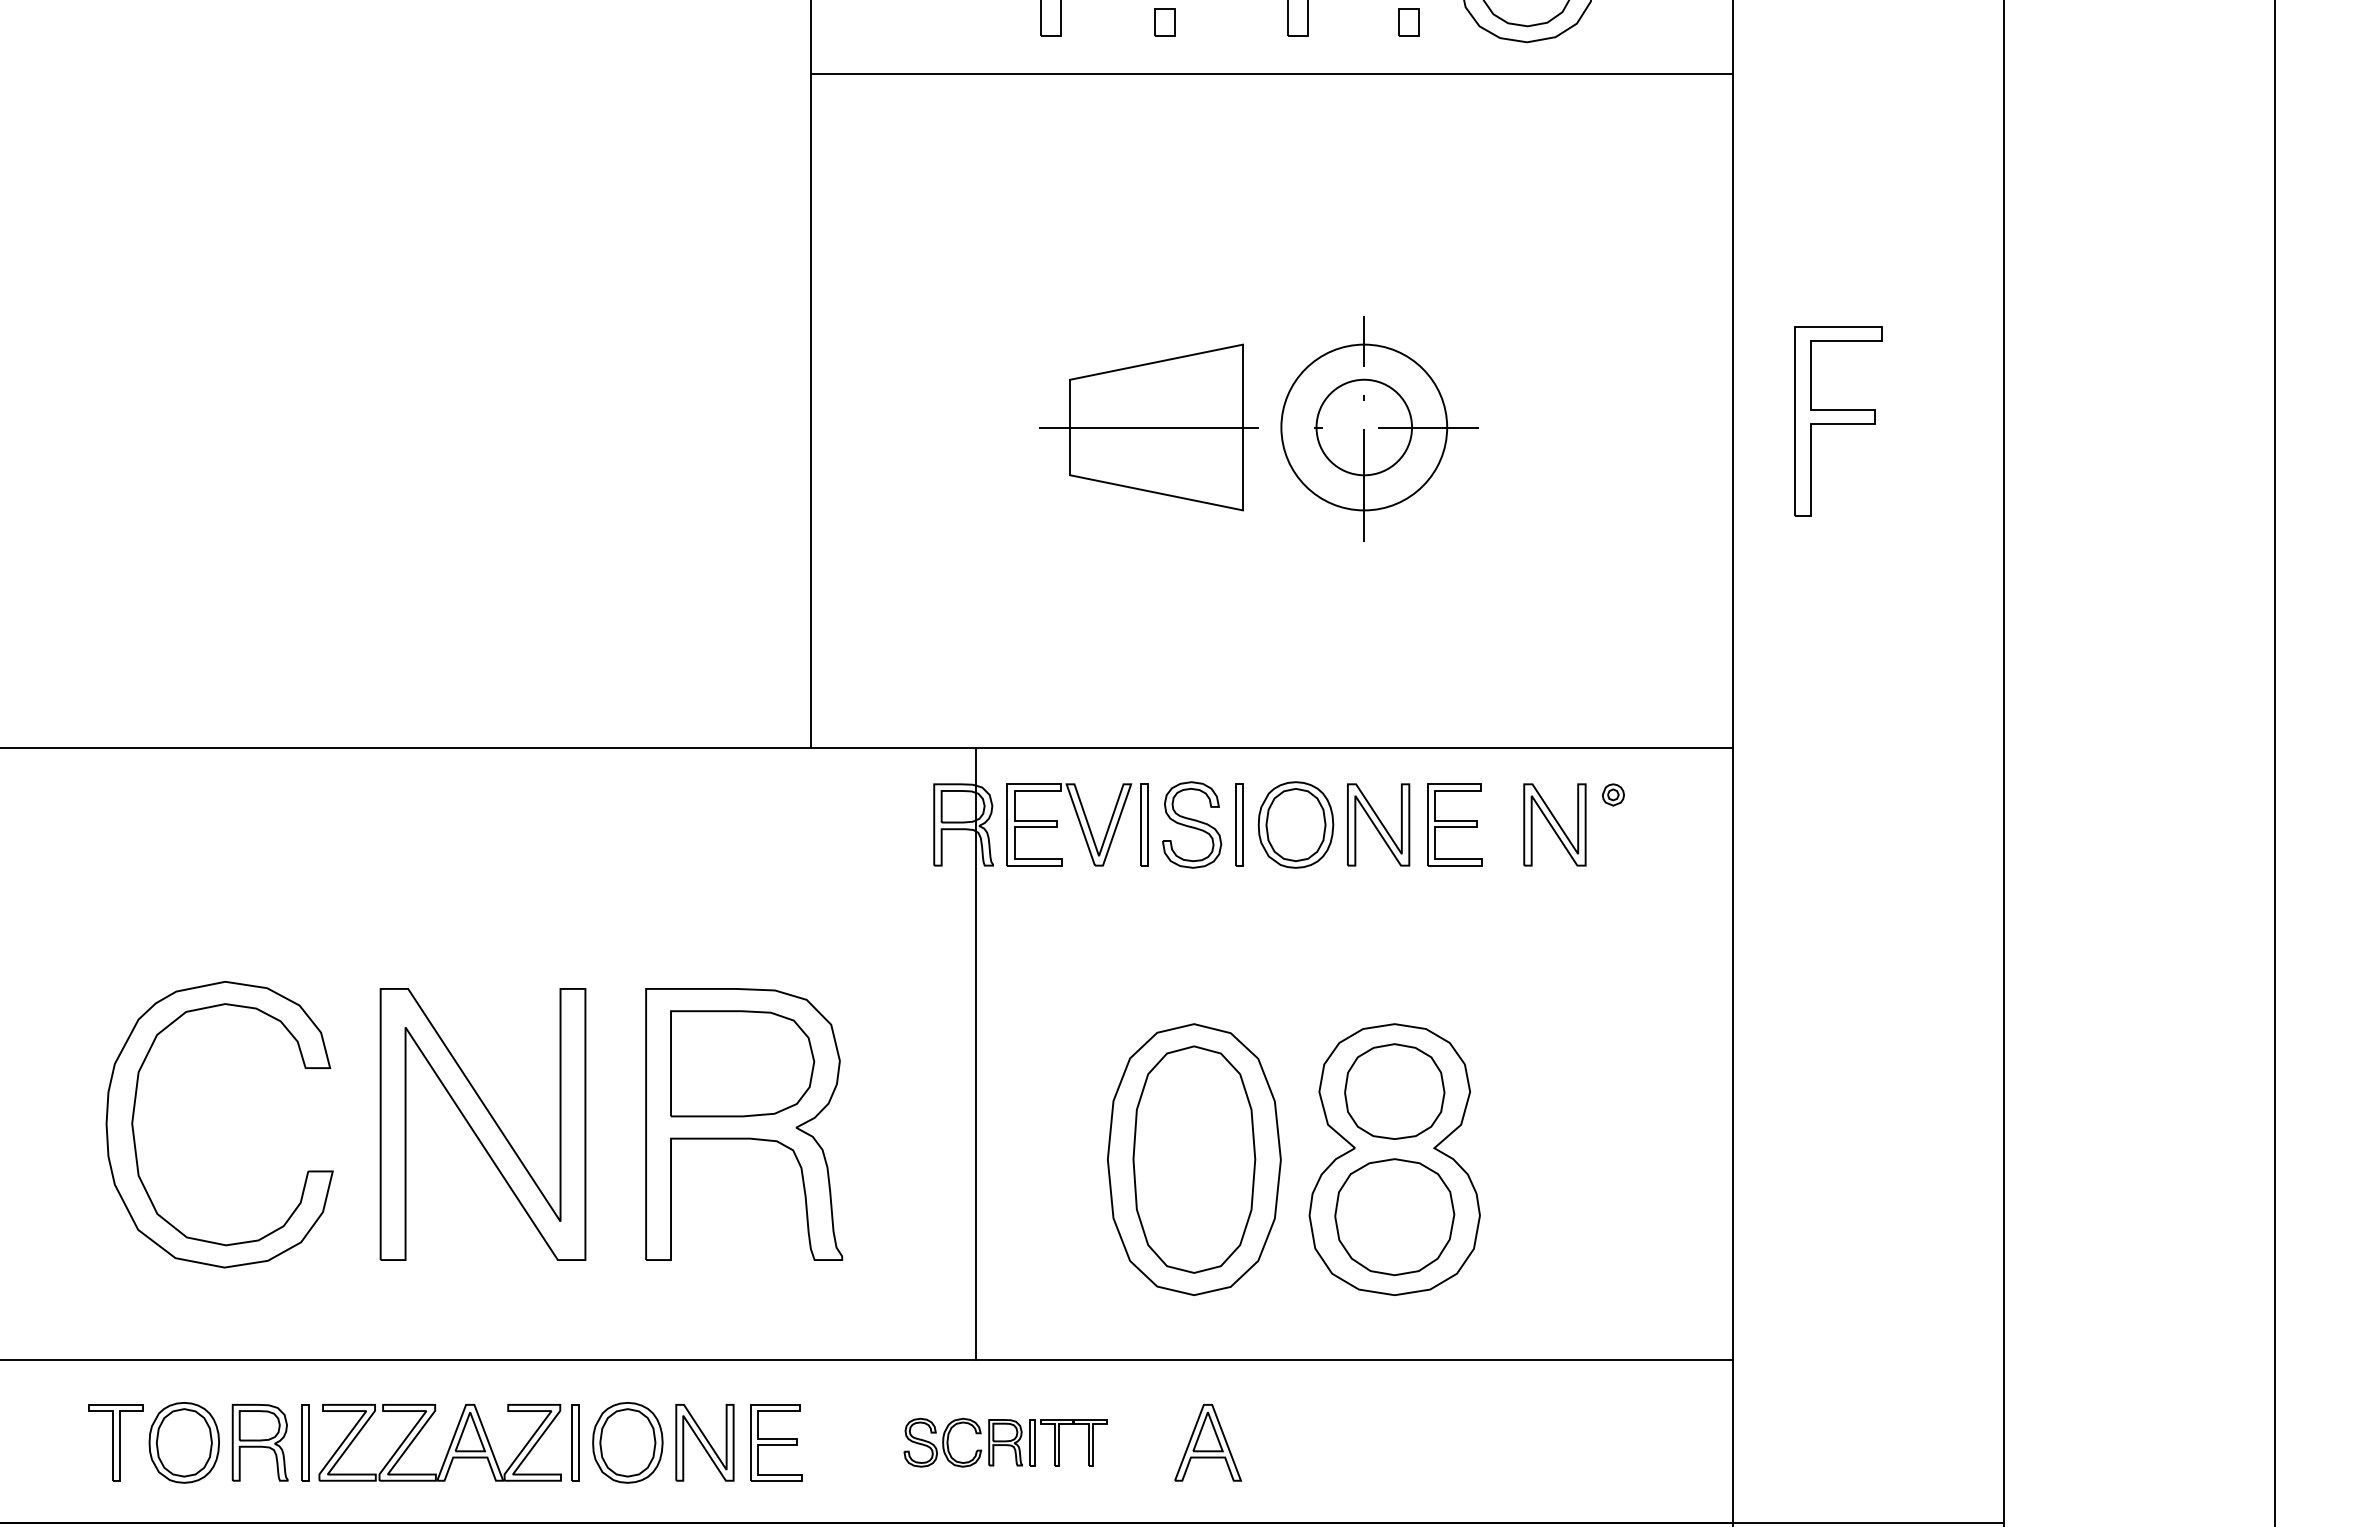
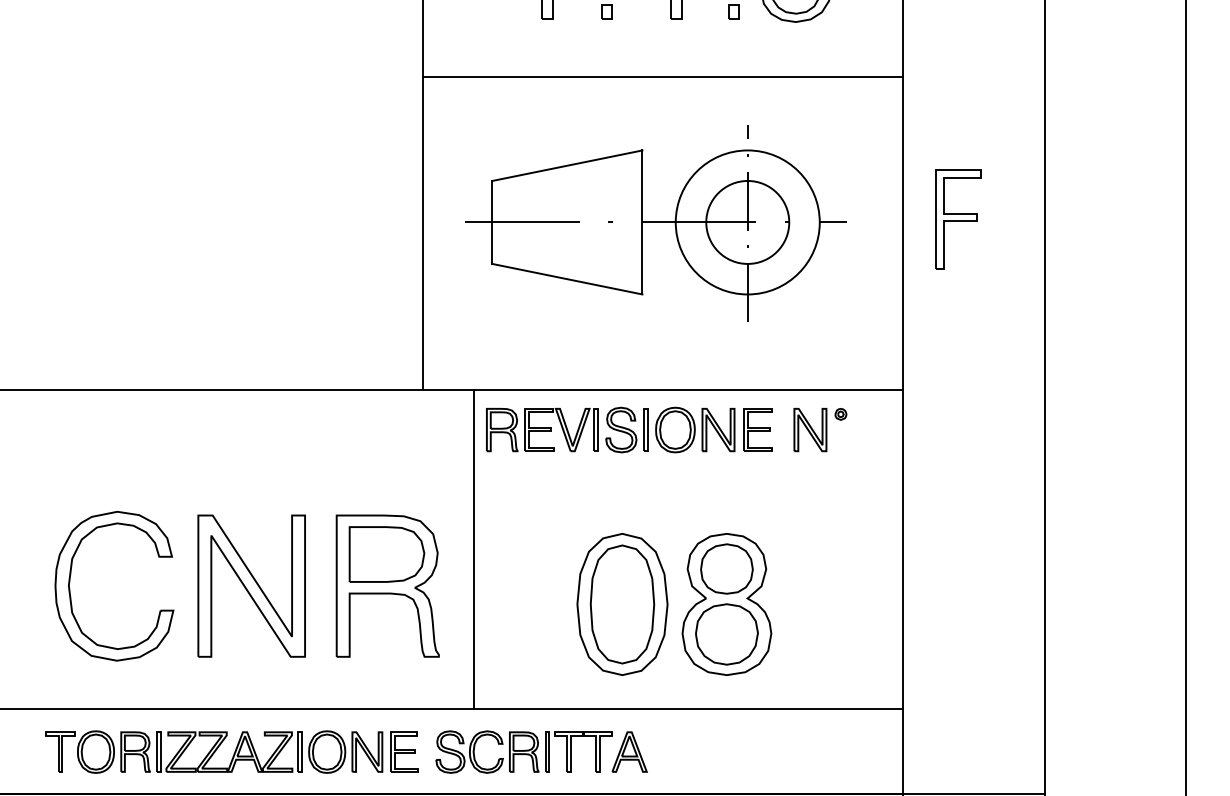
line: (1271, 73) -> (662, 76), moved
part: (1257, 428) -> (655, 223), size x1.67
line: (975, 1054) -> (473, 549), moved
part: (1004, 1441) -> (523, 751), size x1.67

